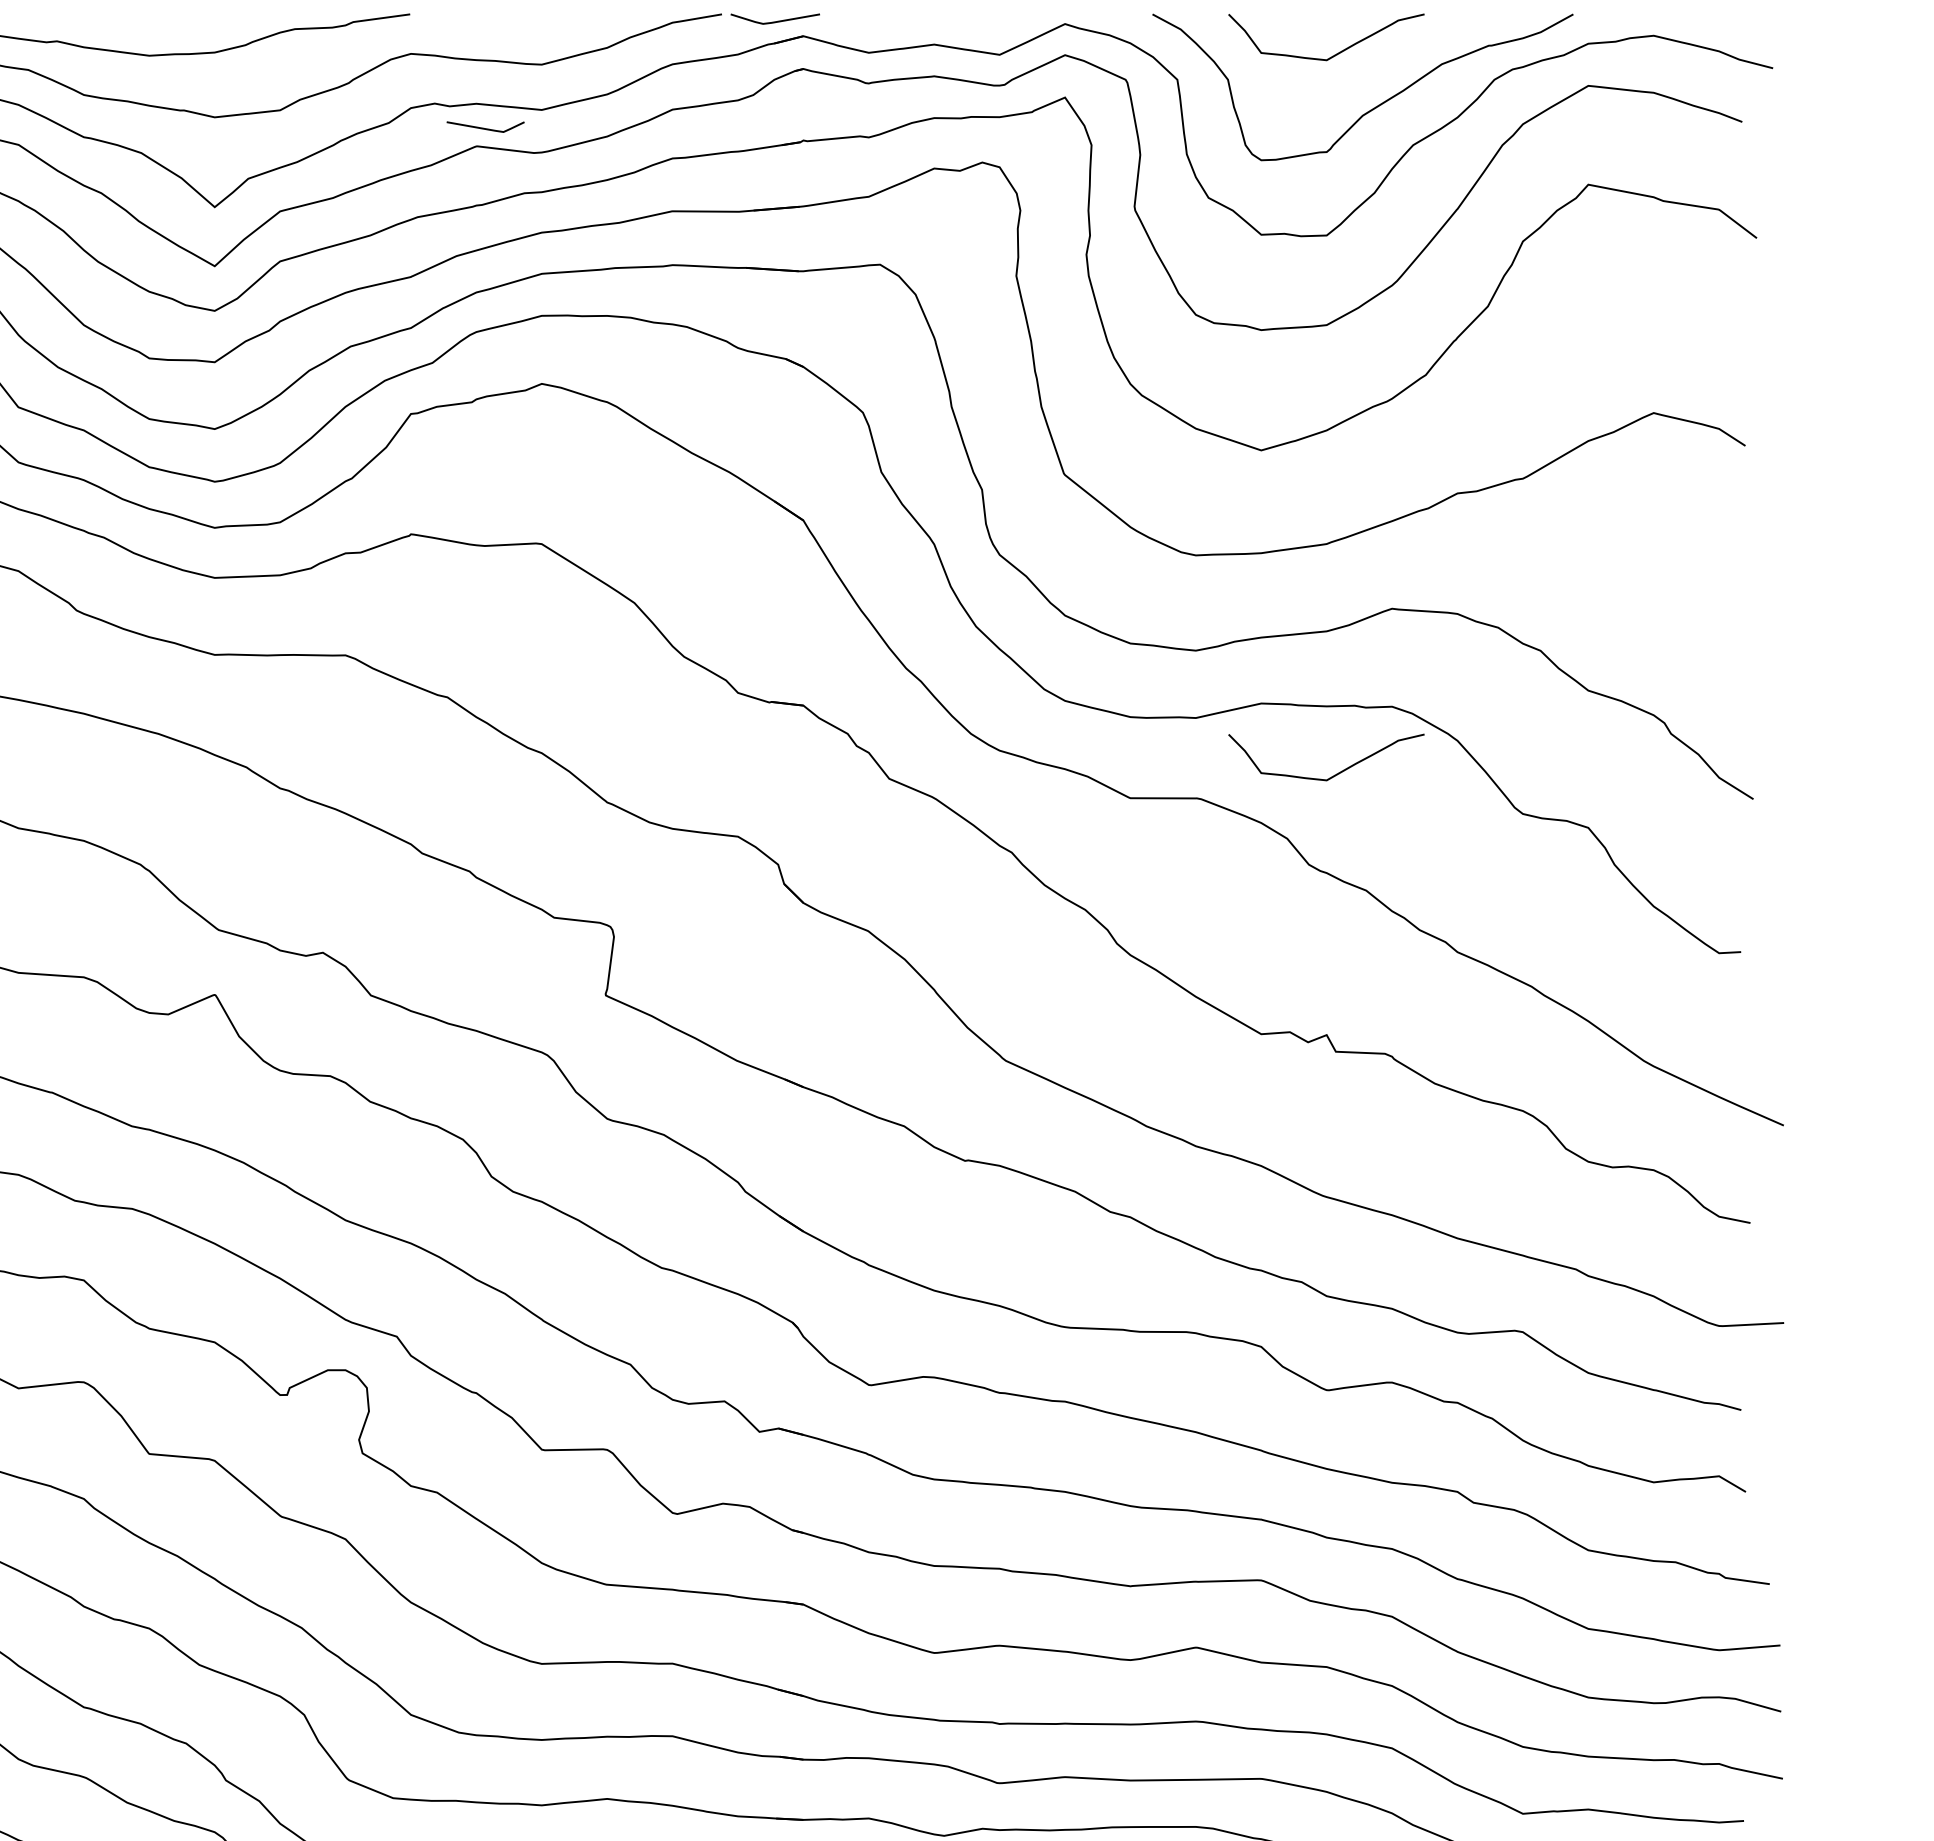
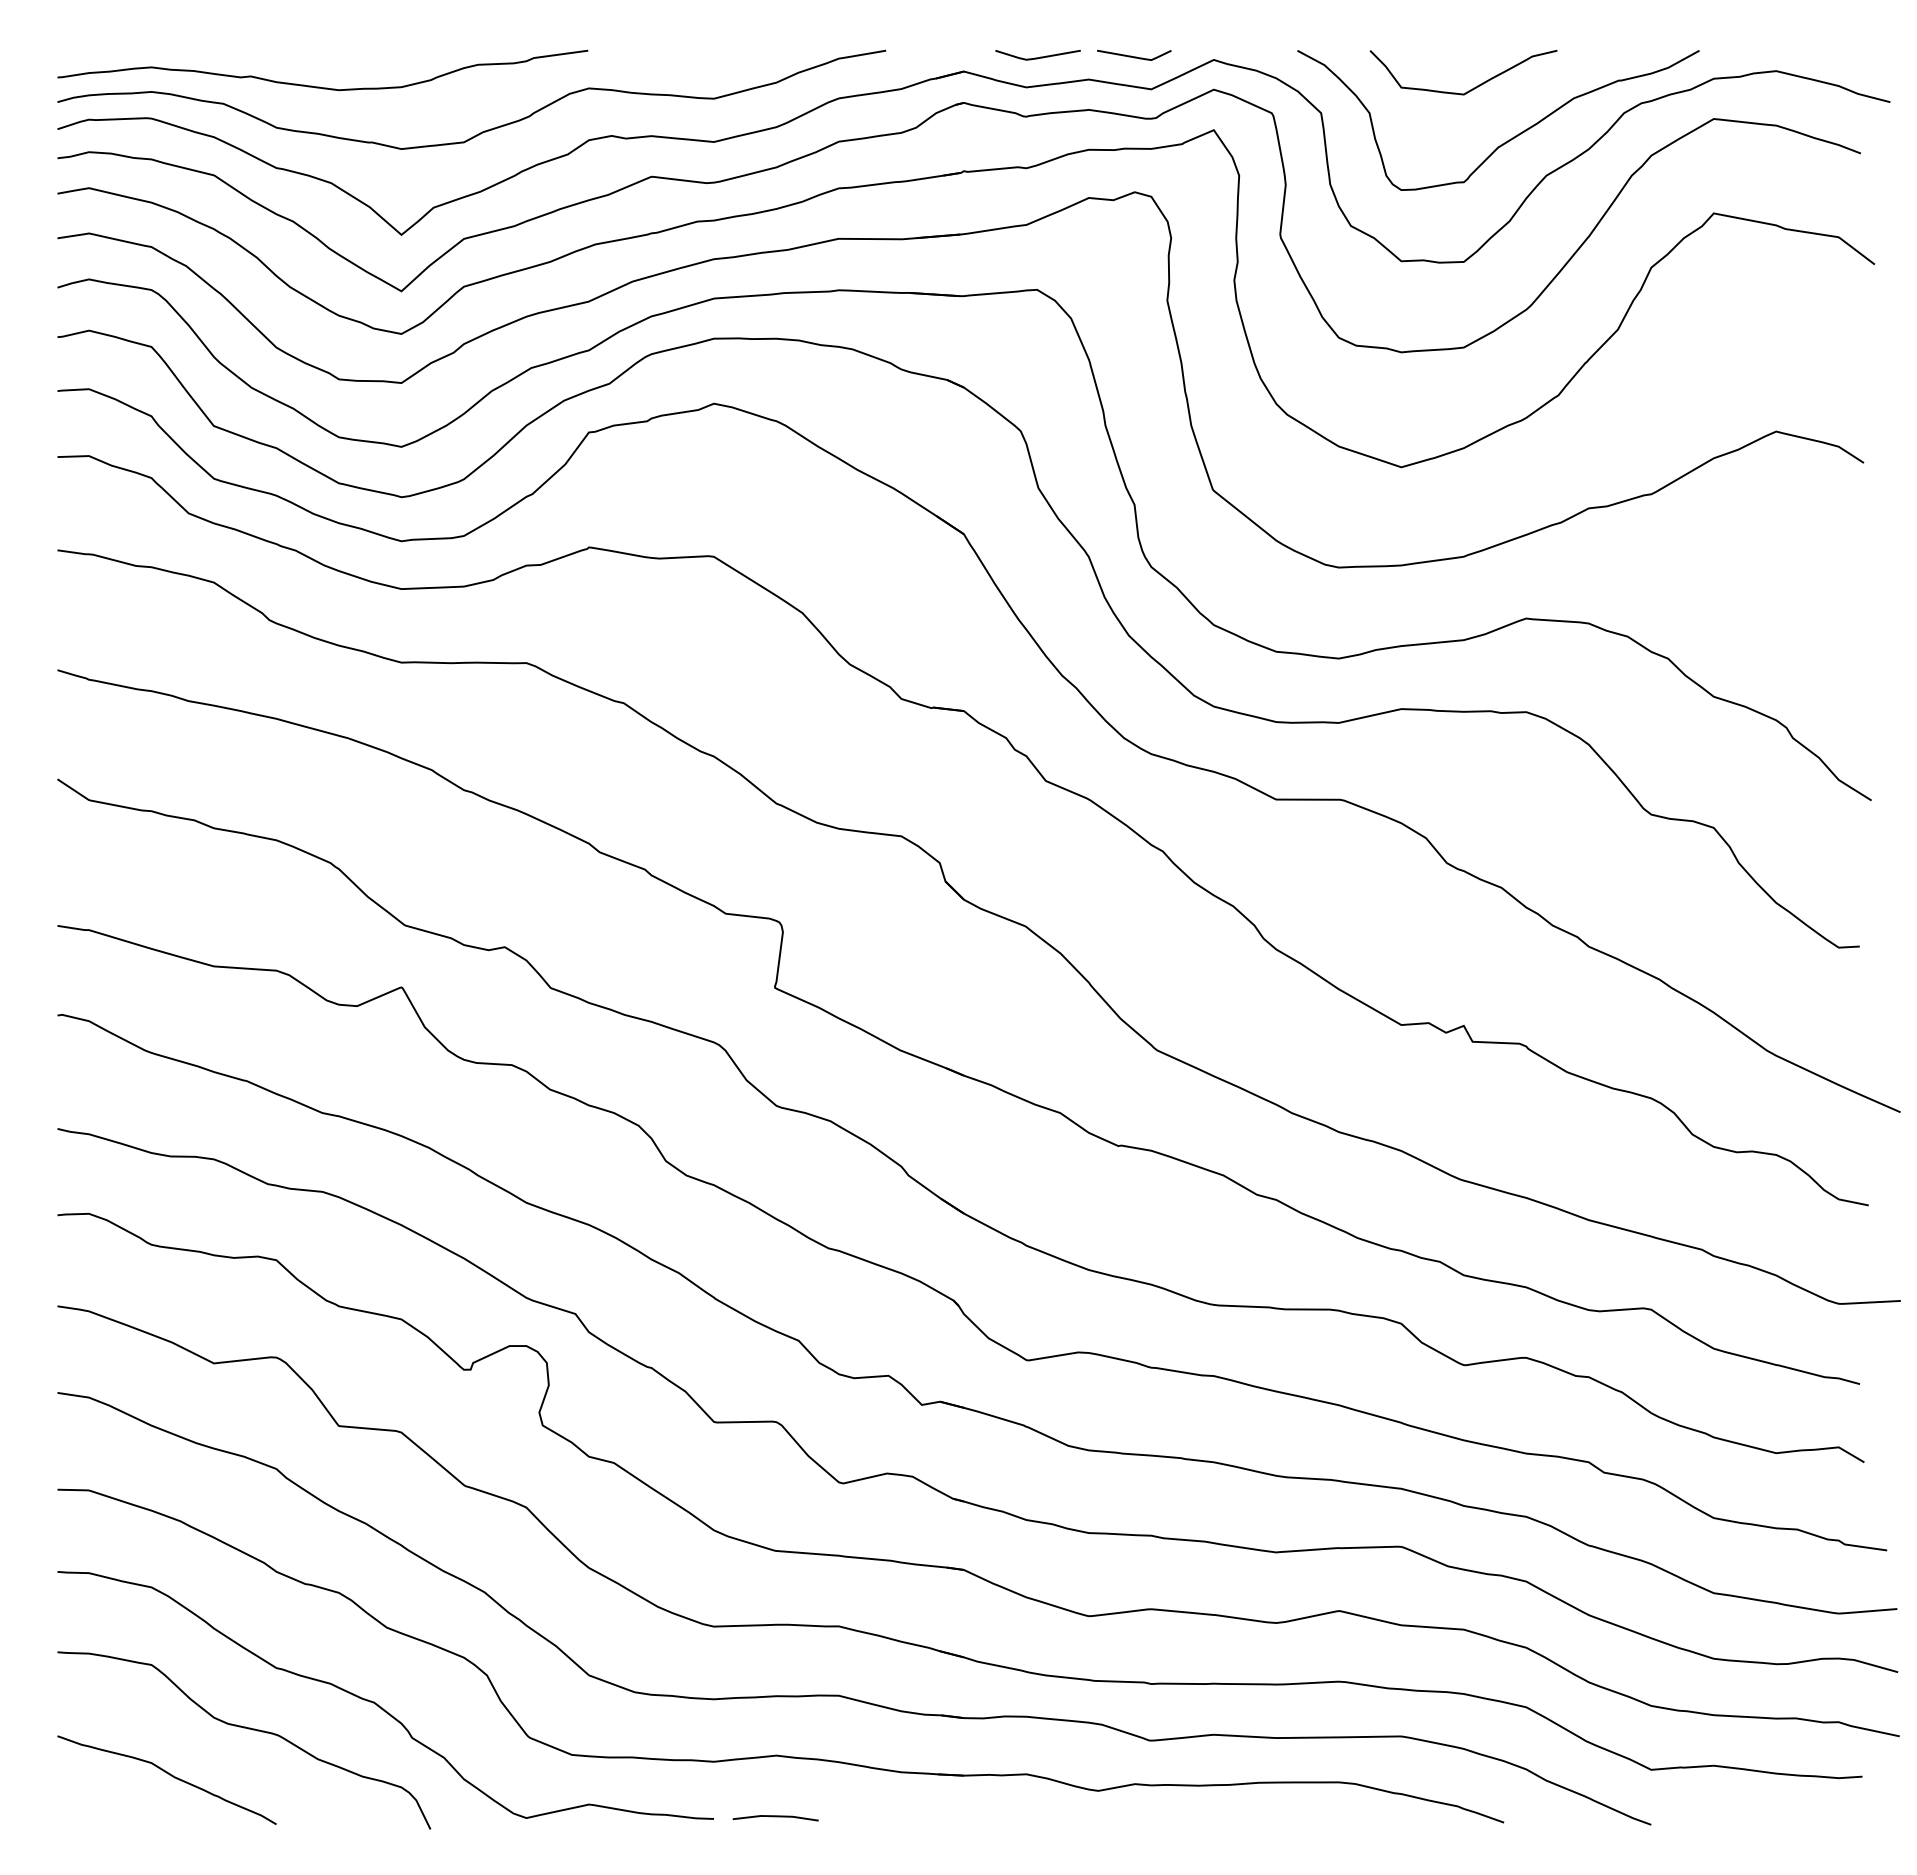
line: (774, 21) -> (1037, 57), moved
line: (485, 128) -> (1134, 56), moved
curve: (1335, 774) -> (1472, 776), removed

